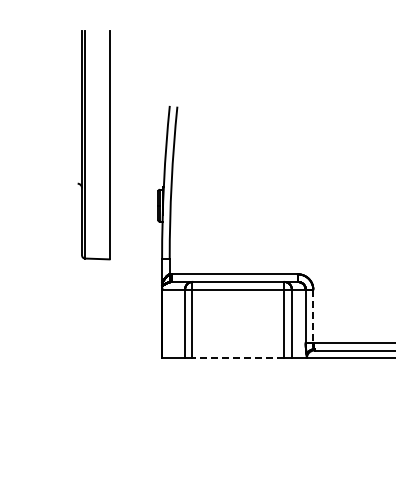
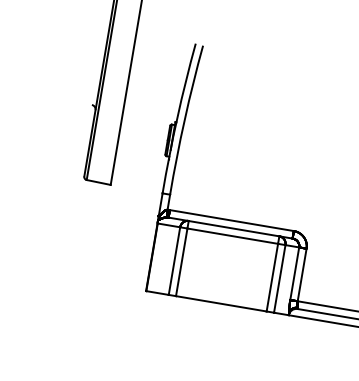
line: (313, 316) -> (302, 275), dashed -> solid
line: (238, 358) -> (221, 304), dashed -> solid

